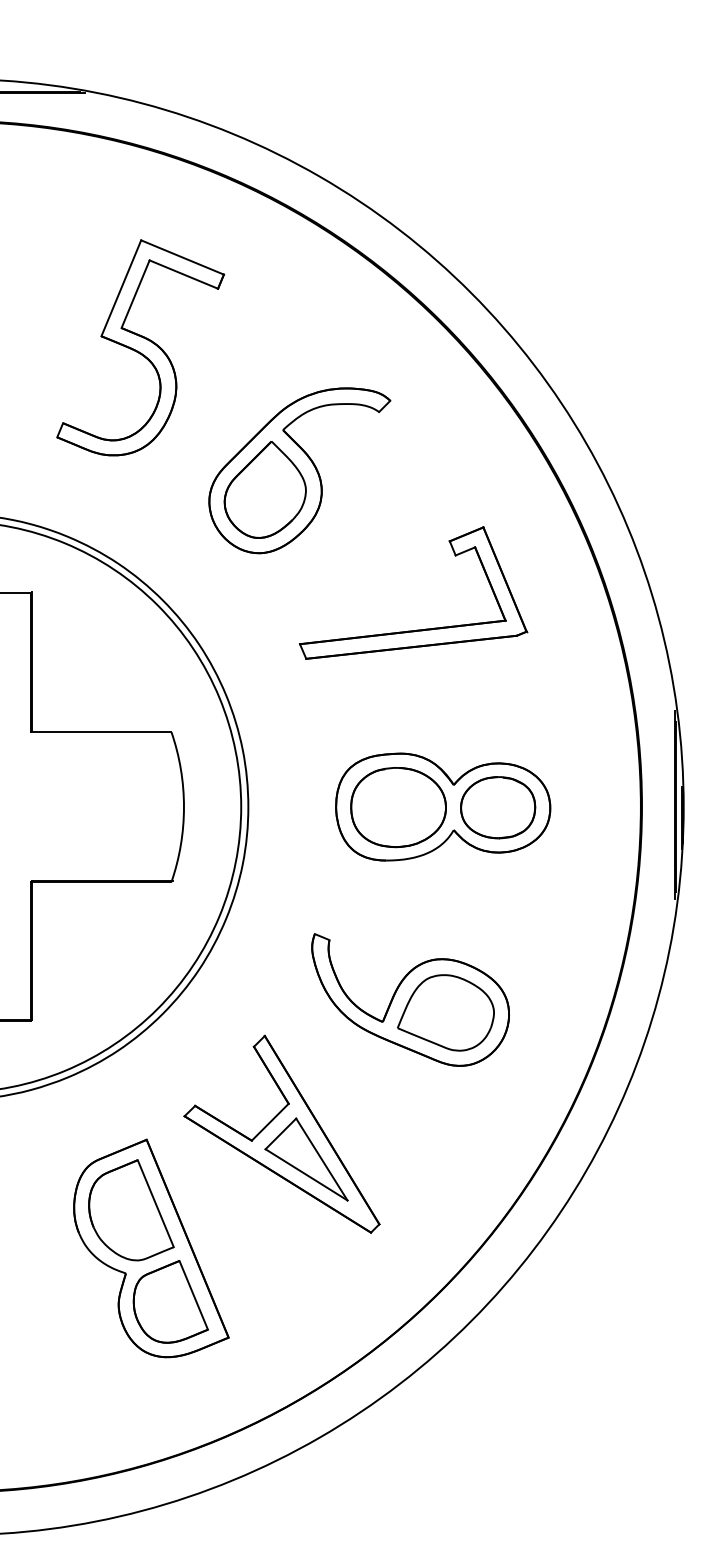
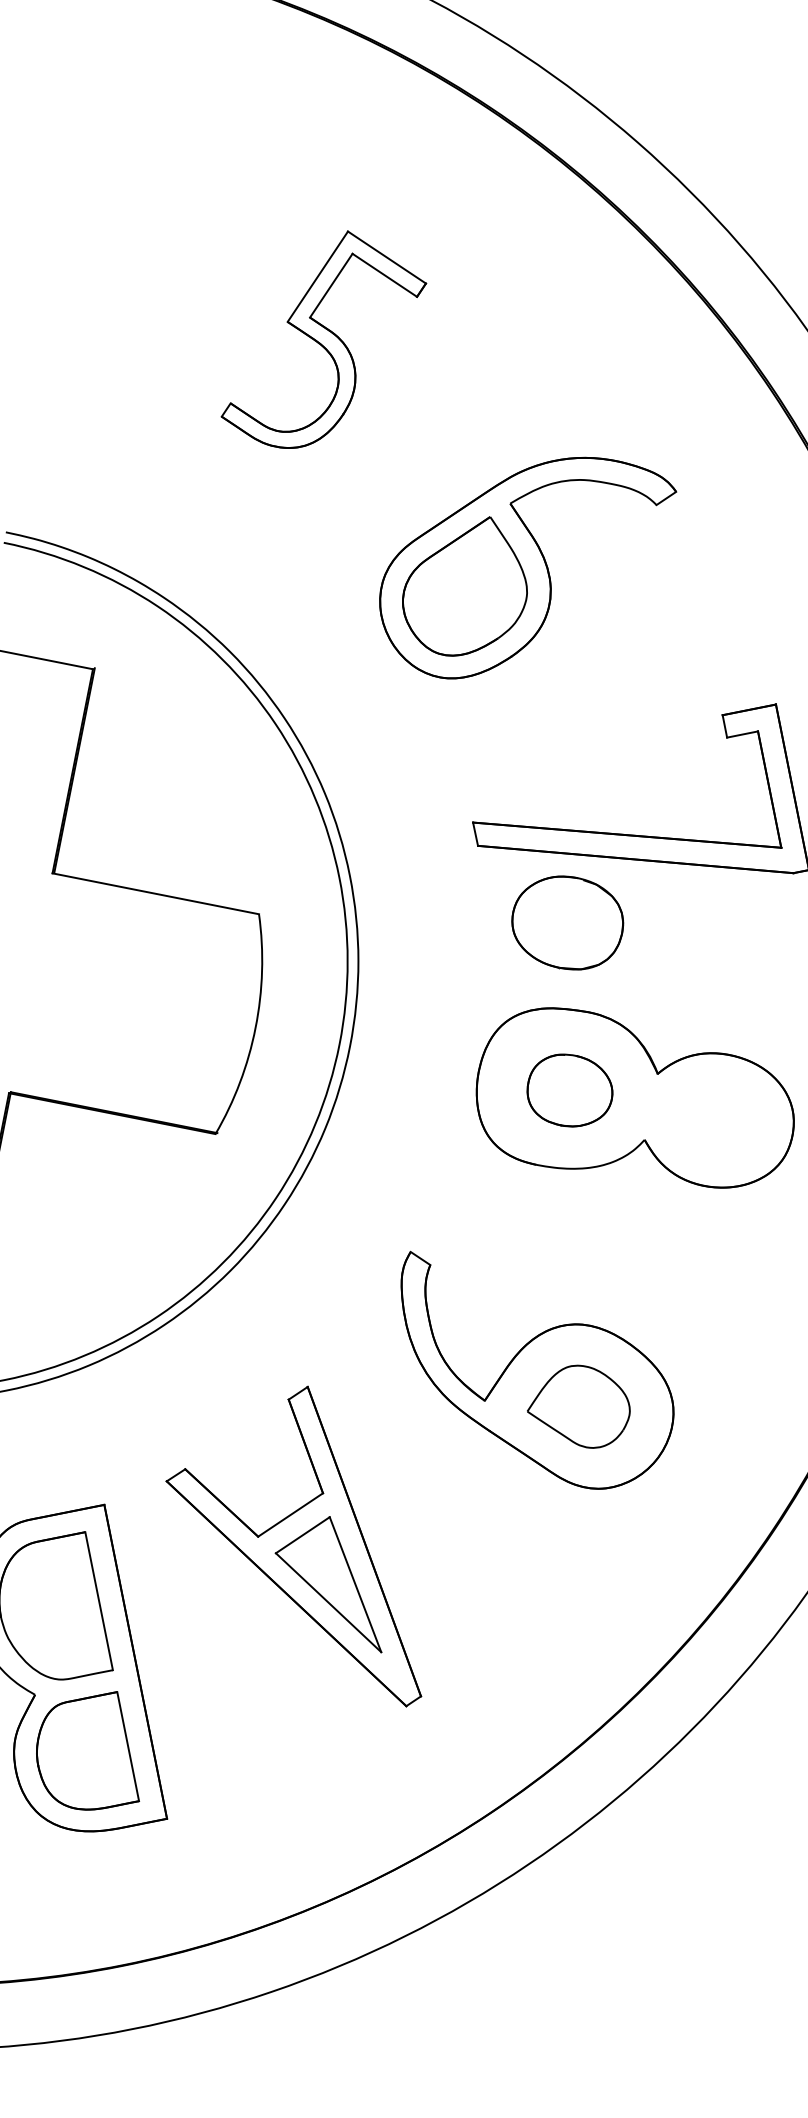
part: (140, 347) -> (325, 341), size x0.7
part: (398, 807) -> (570, 1090), size x0.6
part: (498, 807) -> (568, 922), moved
part: (445, 1012) -> (579, 1404), size x0.7

